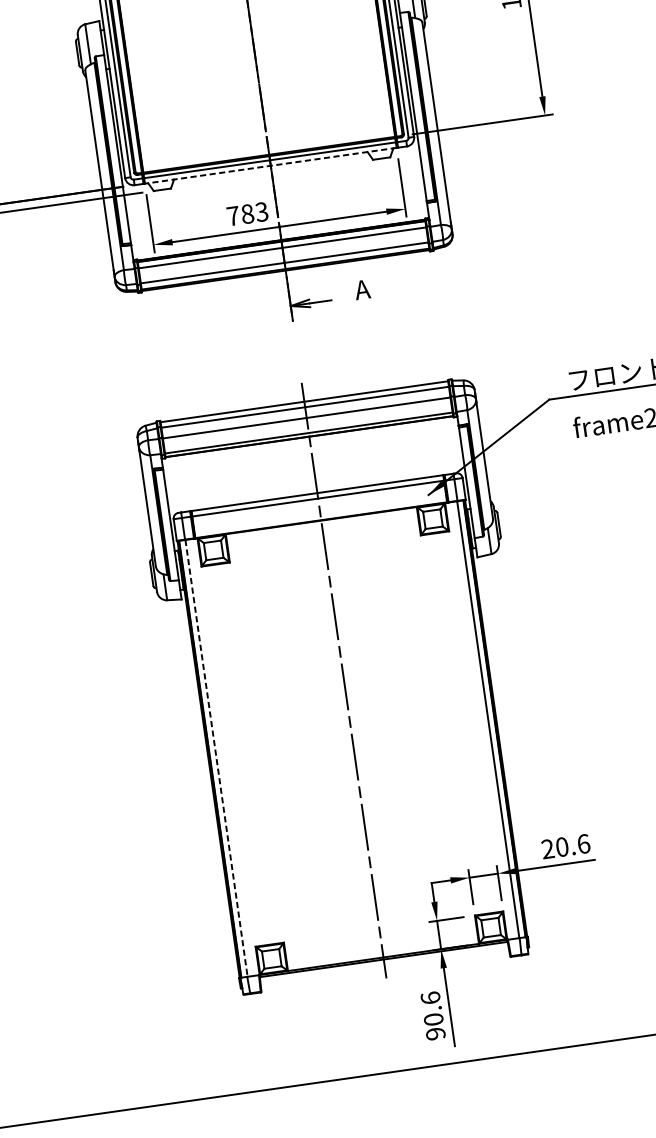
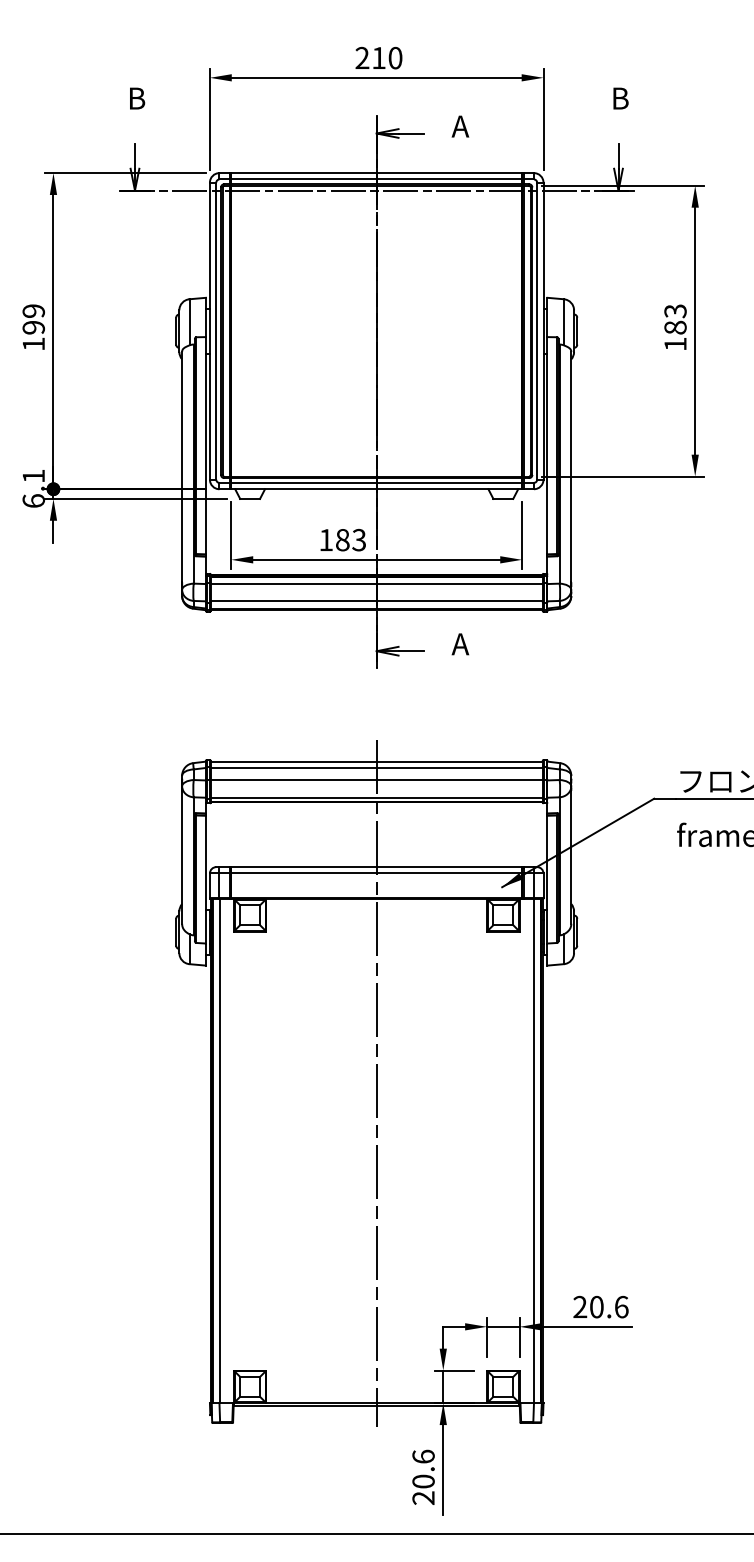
line: (270, 166) -> (376, 489), dashed -> solid
text: (233, 216) -> (326, 540), 783 -> 183
line: (216, 758) -> (219, 1151), dashed -> solid
text: (435, 1033) -> (423, 1497), 90.6 -> 20.6

